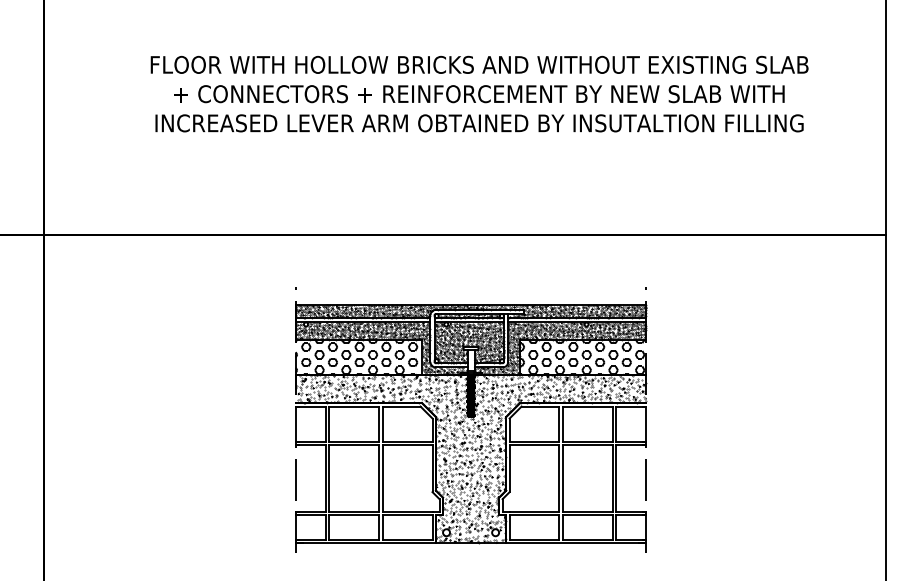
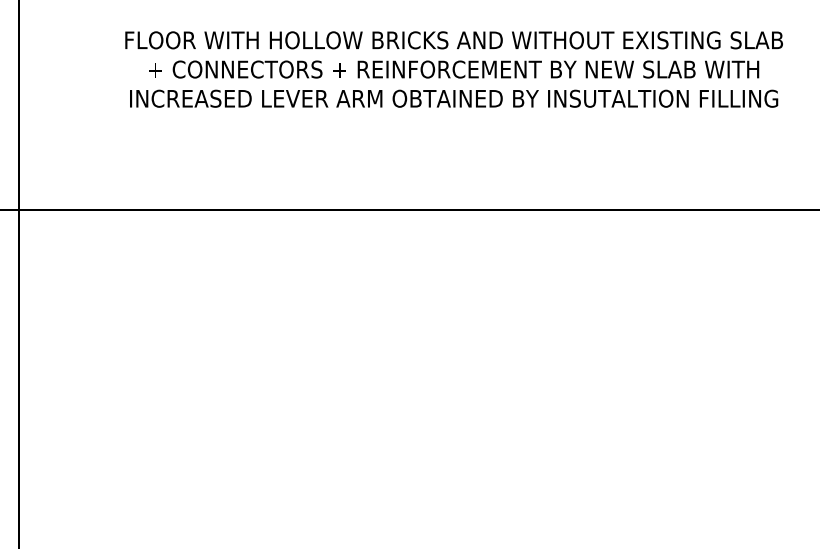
part: (471, 419) -> (446, 394), removed

